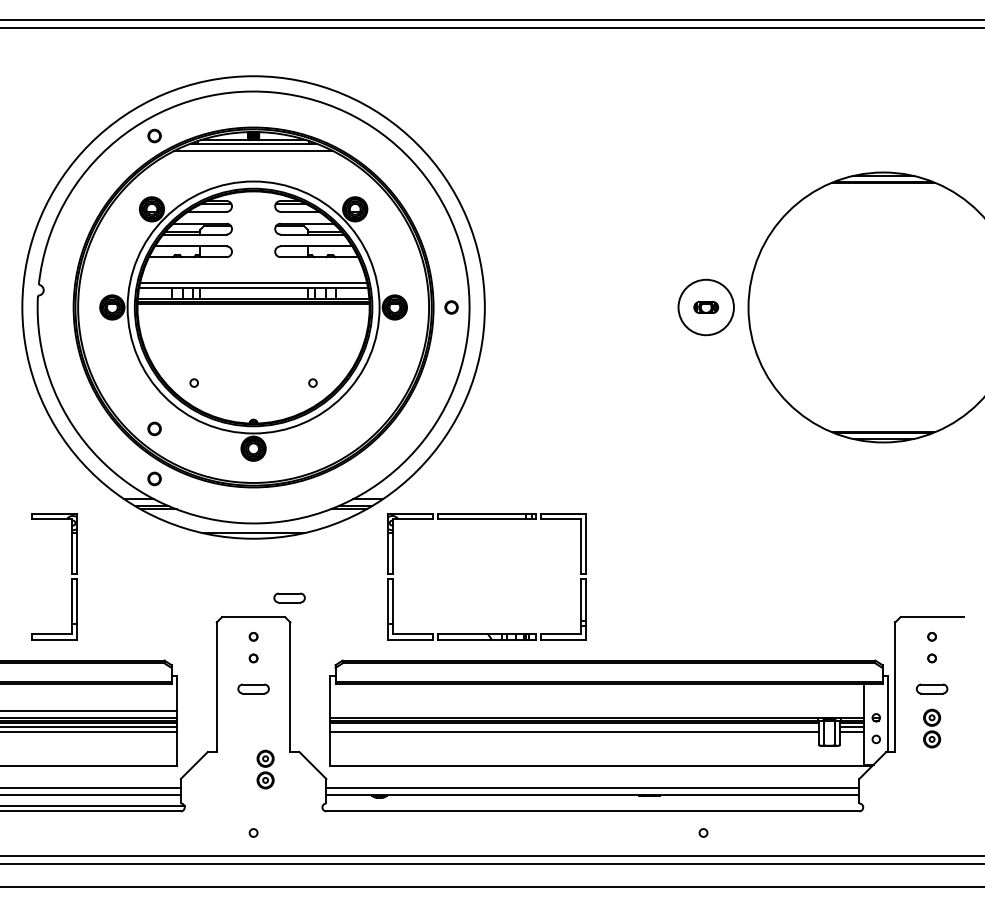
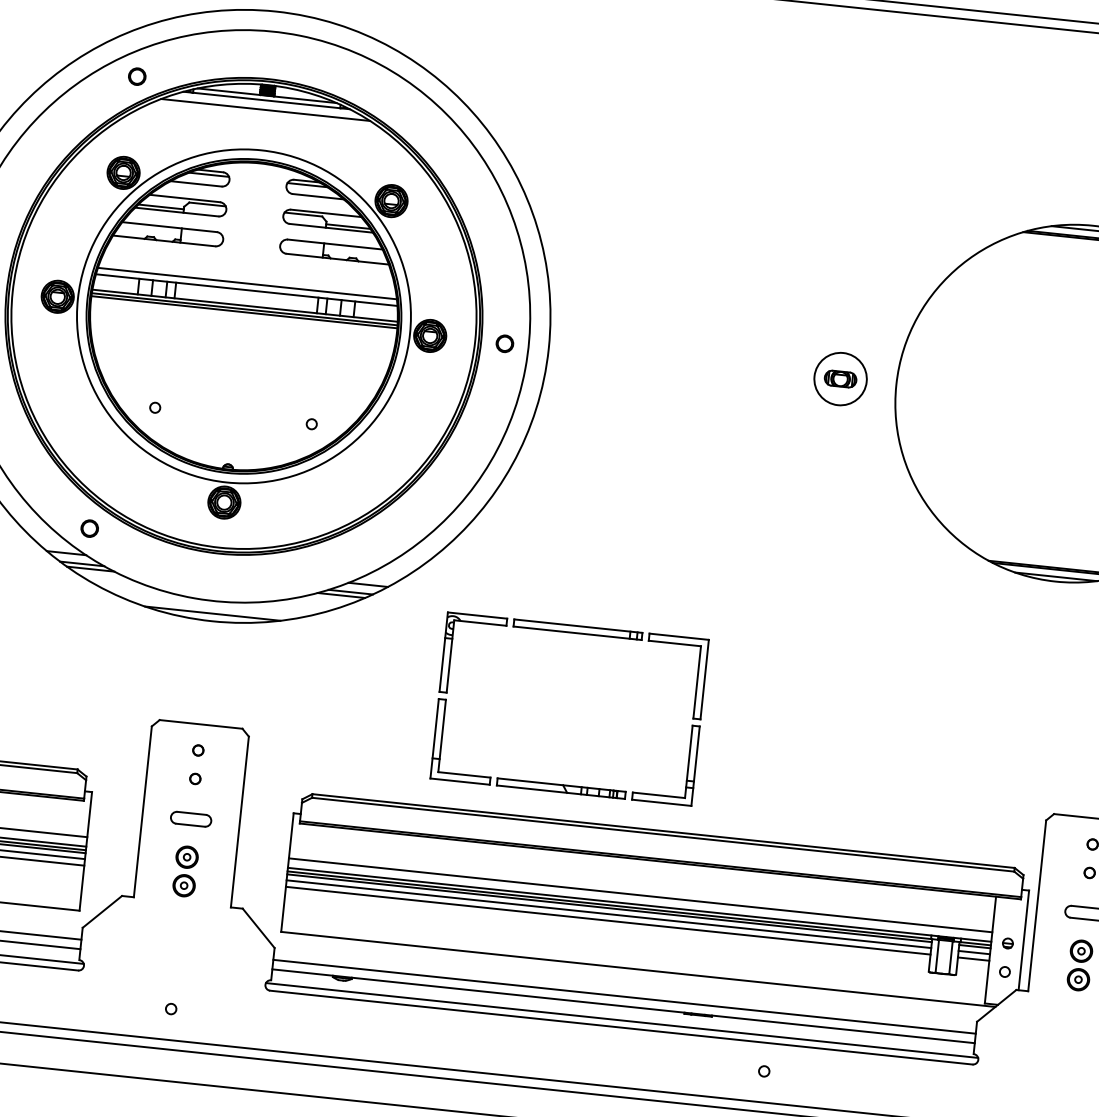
circle: (706, 307) -> (840, 379), size x0.71
part: (154, 428) -> (96, 462), removed
part: (486, 519) -> (576, 633), moved
part: (289, 597) -> (251, 703), removed
line: (596, 710) -> (640, 895), added
line: (574, 727) -> (608, 914), added
part: (265, 769) -> (185, 871), moved
line: (592, 806) -> (621, 1021), added

